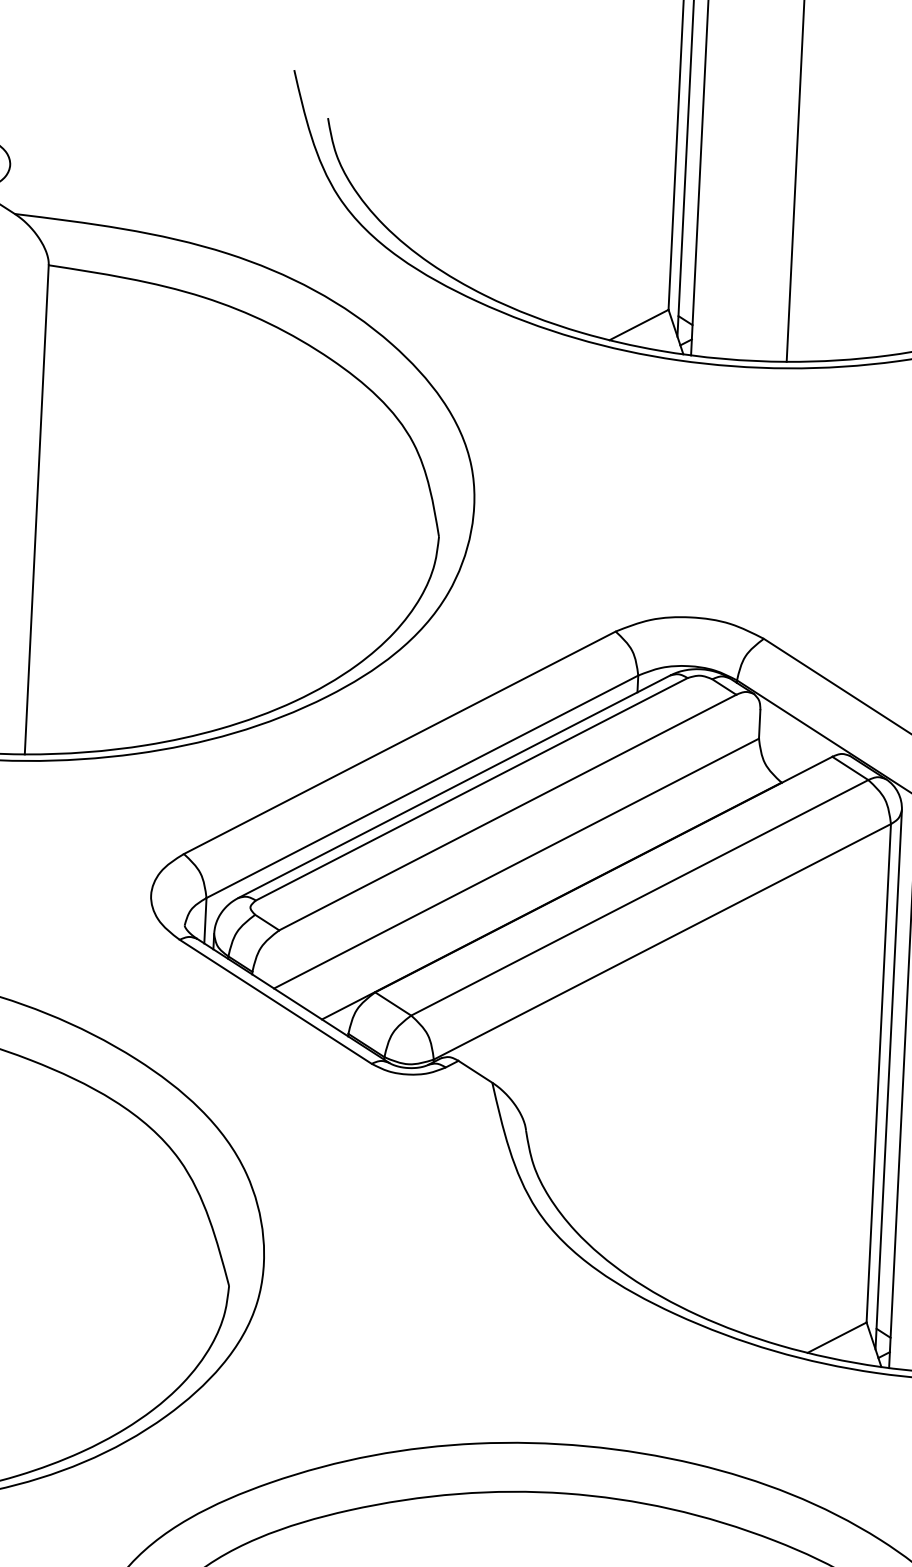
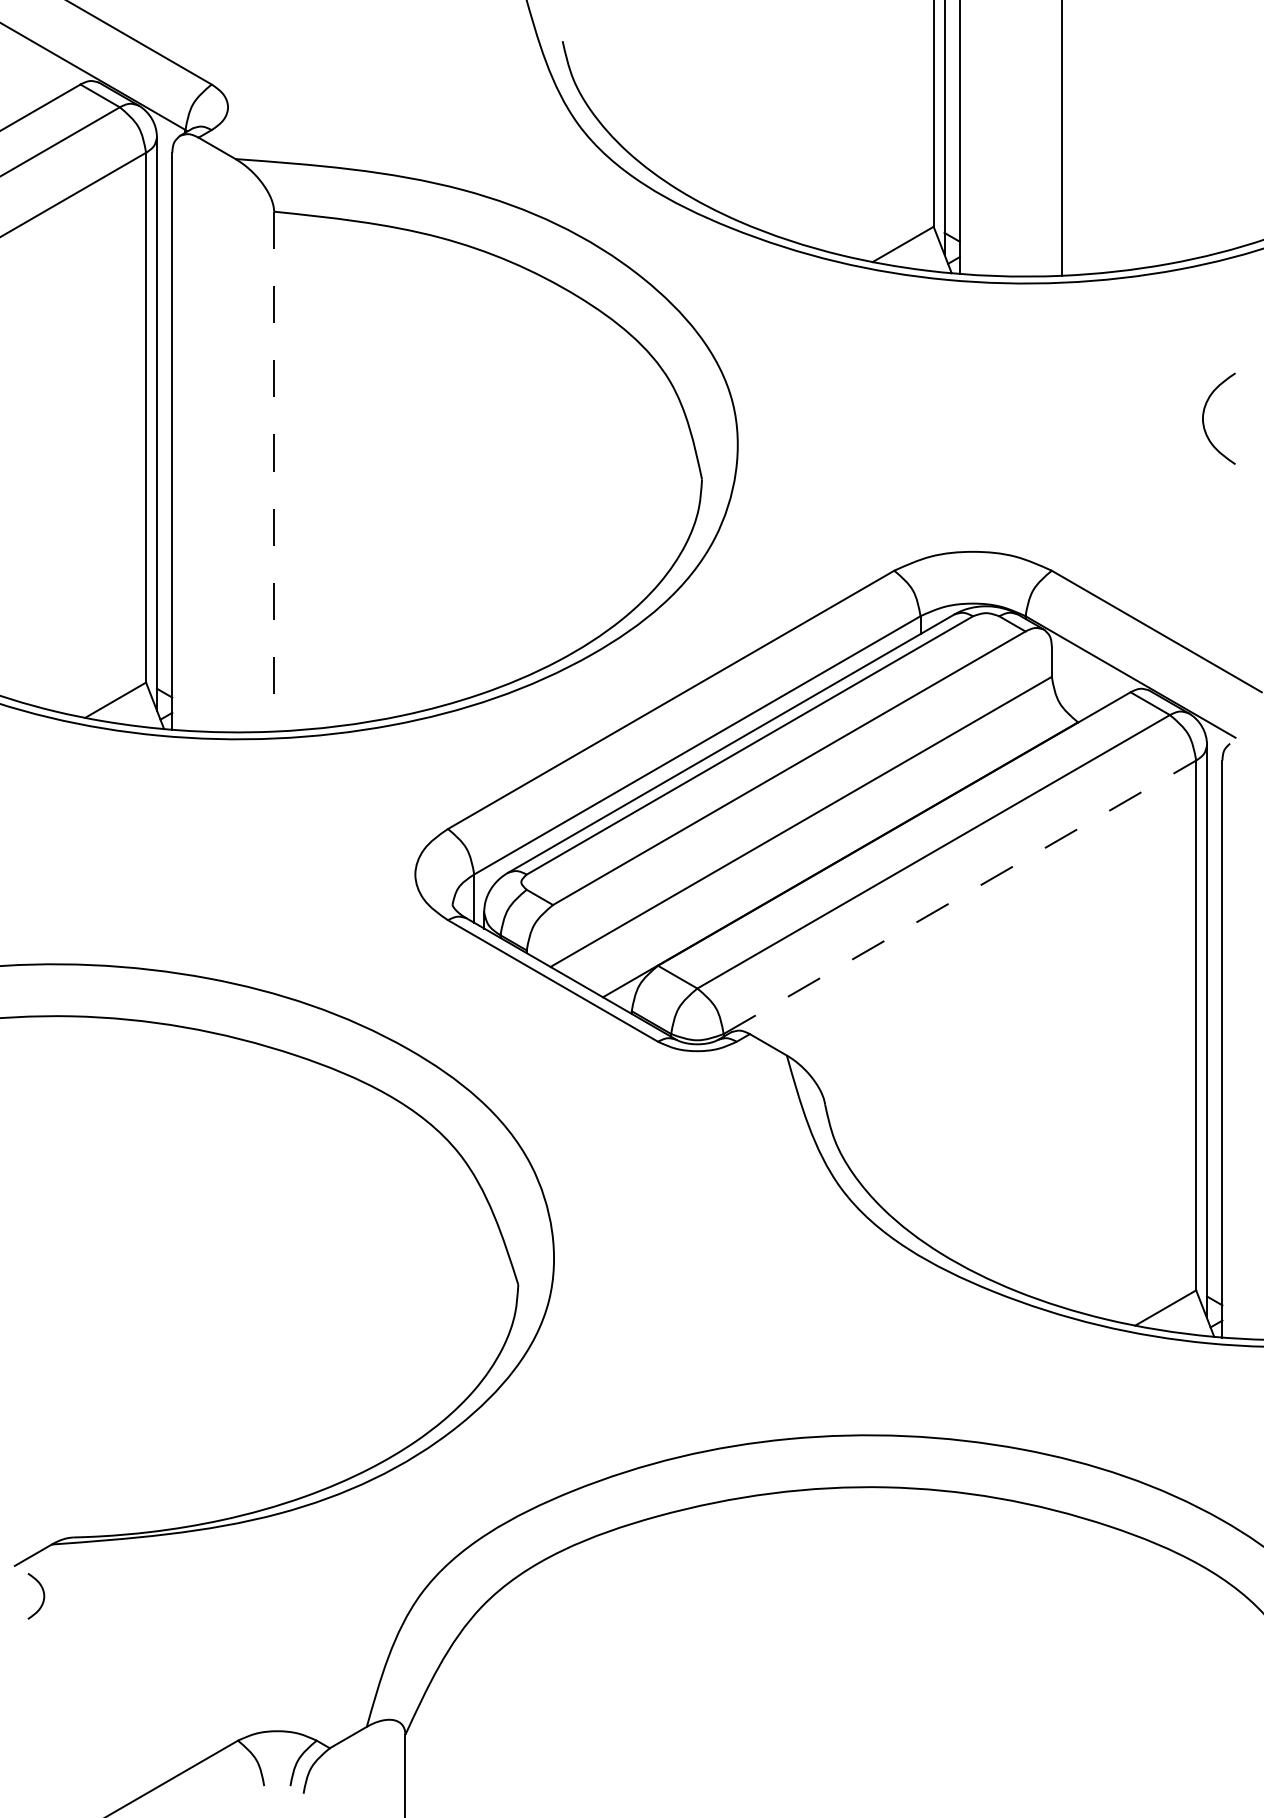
line: (37, 509) -> (274, 471), solid -> dashed
line: (661, 941) -> (959, 897), solid -> dashed

